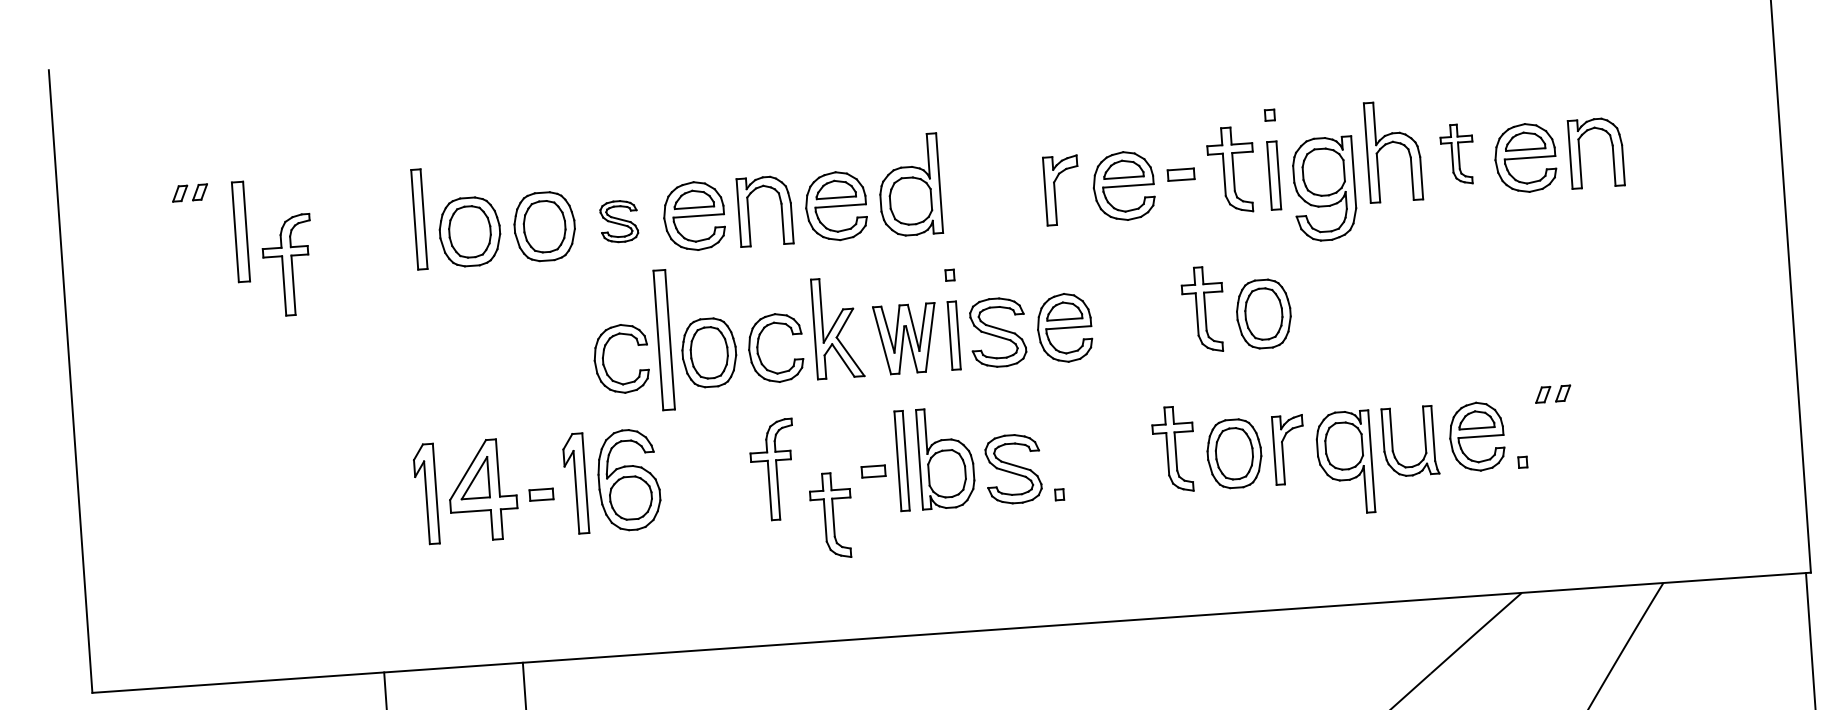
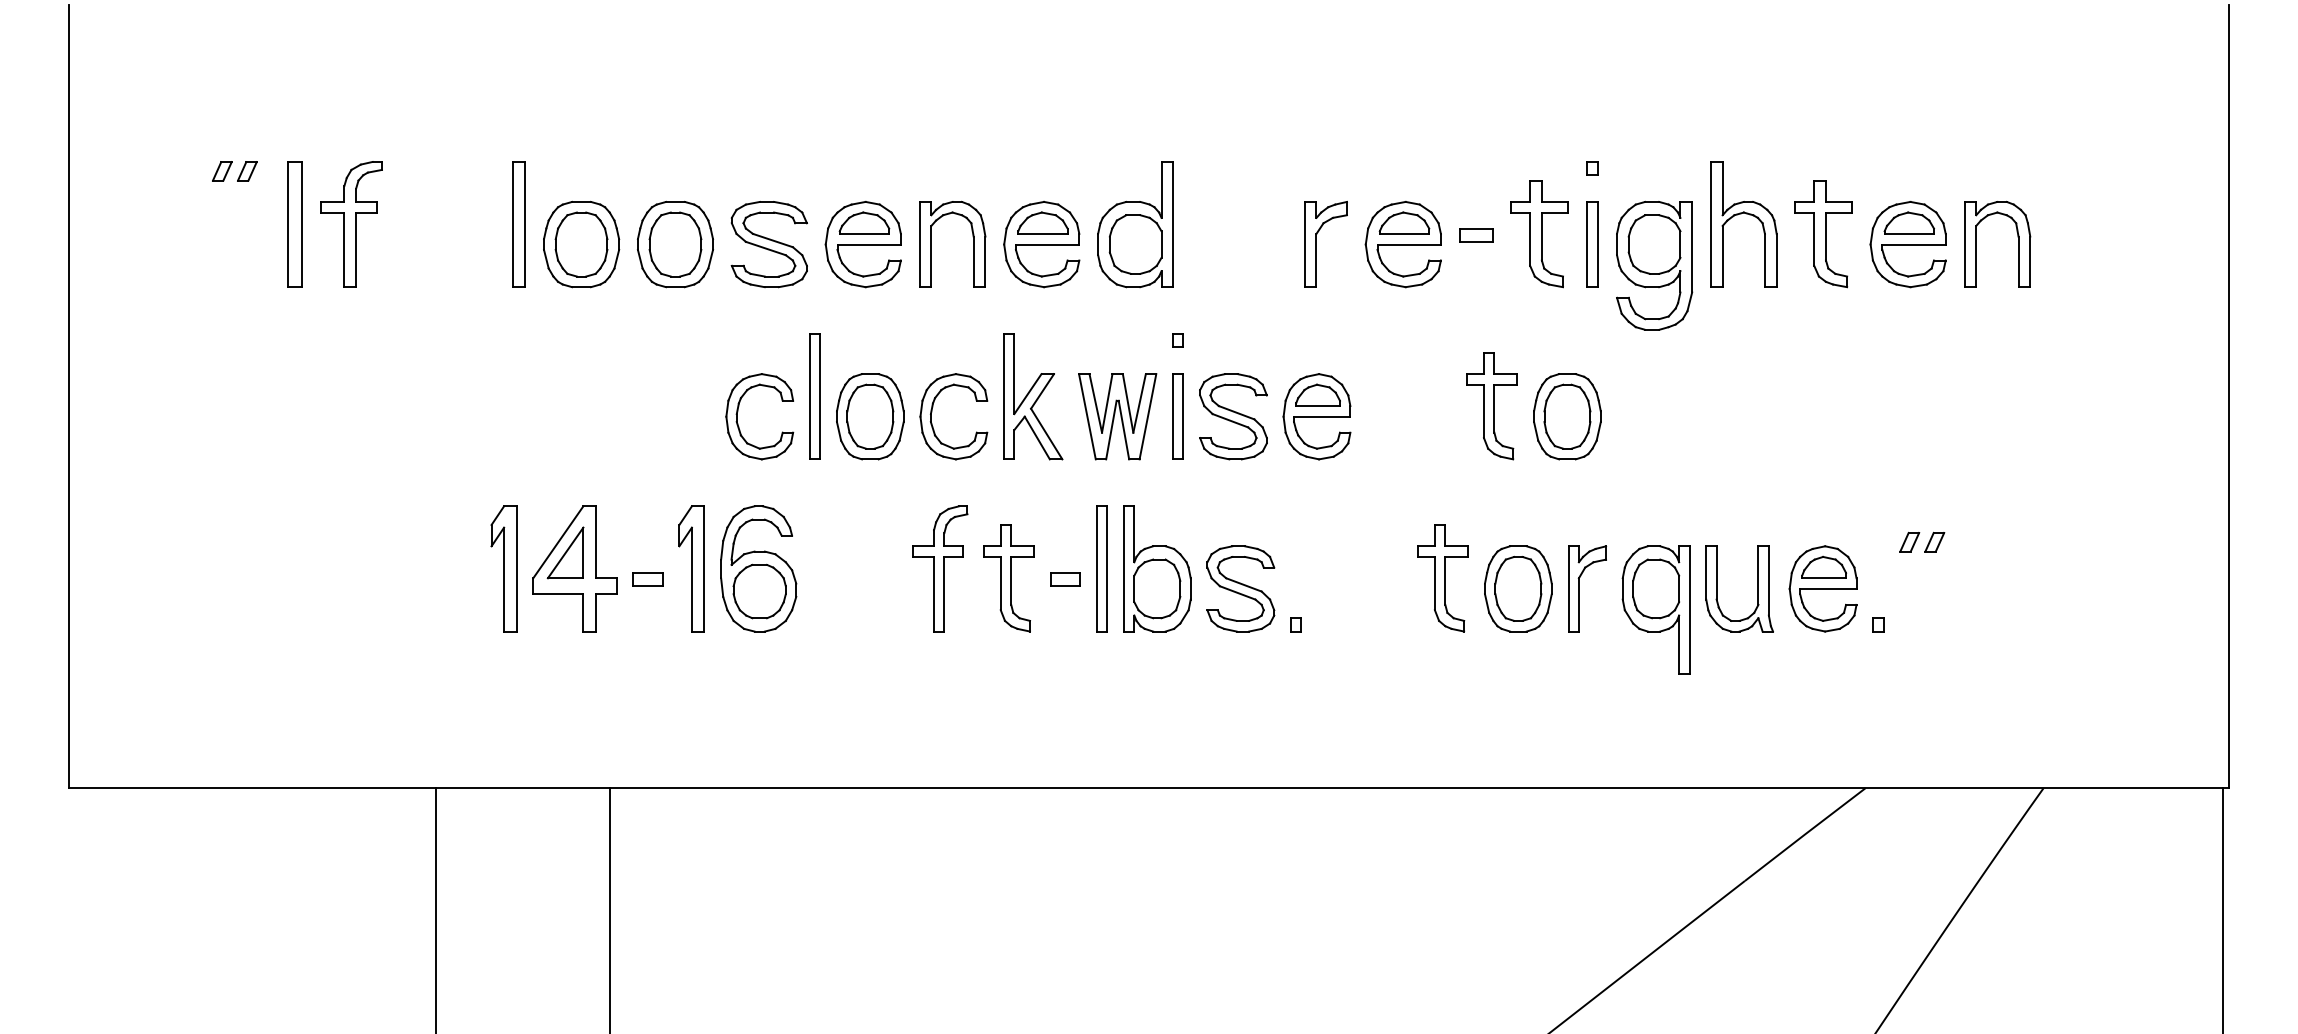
part: (1457, 154) -> (1823, 234), size x1.43
part: (618, 221) -> (768, 244), size x1.67
part: (288, 265) -> (351, 224), moved
part: (663, 339) -> (814, 396), size x0.71
part: (831, 516) -> (1008, 578), moved

